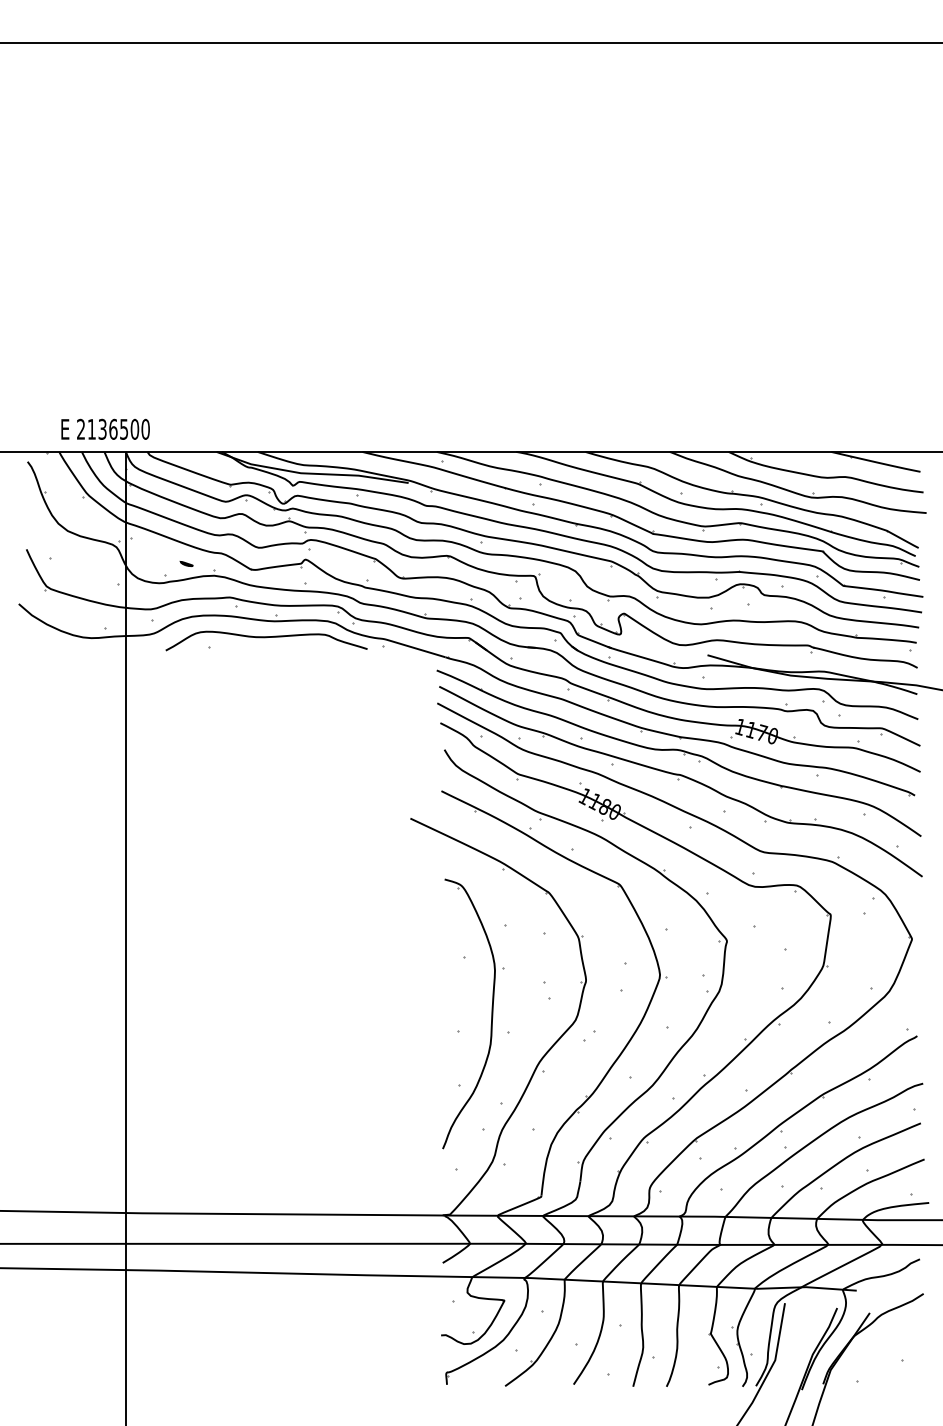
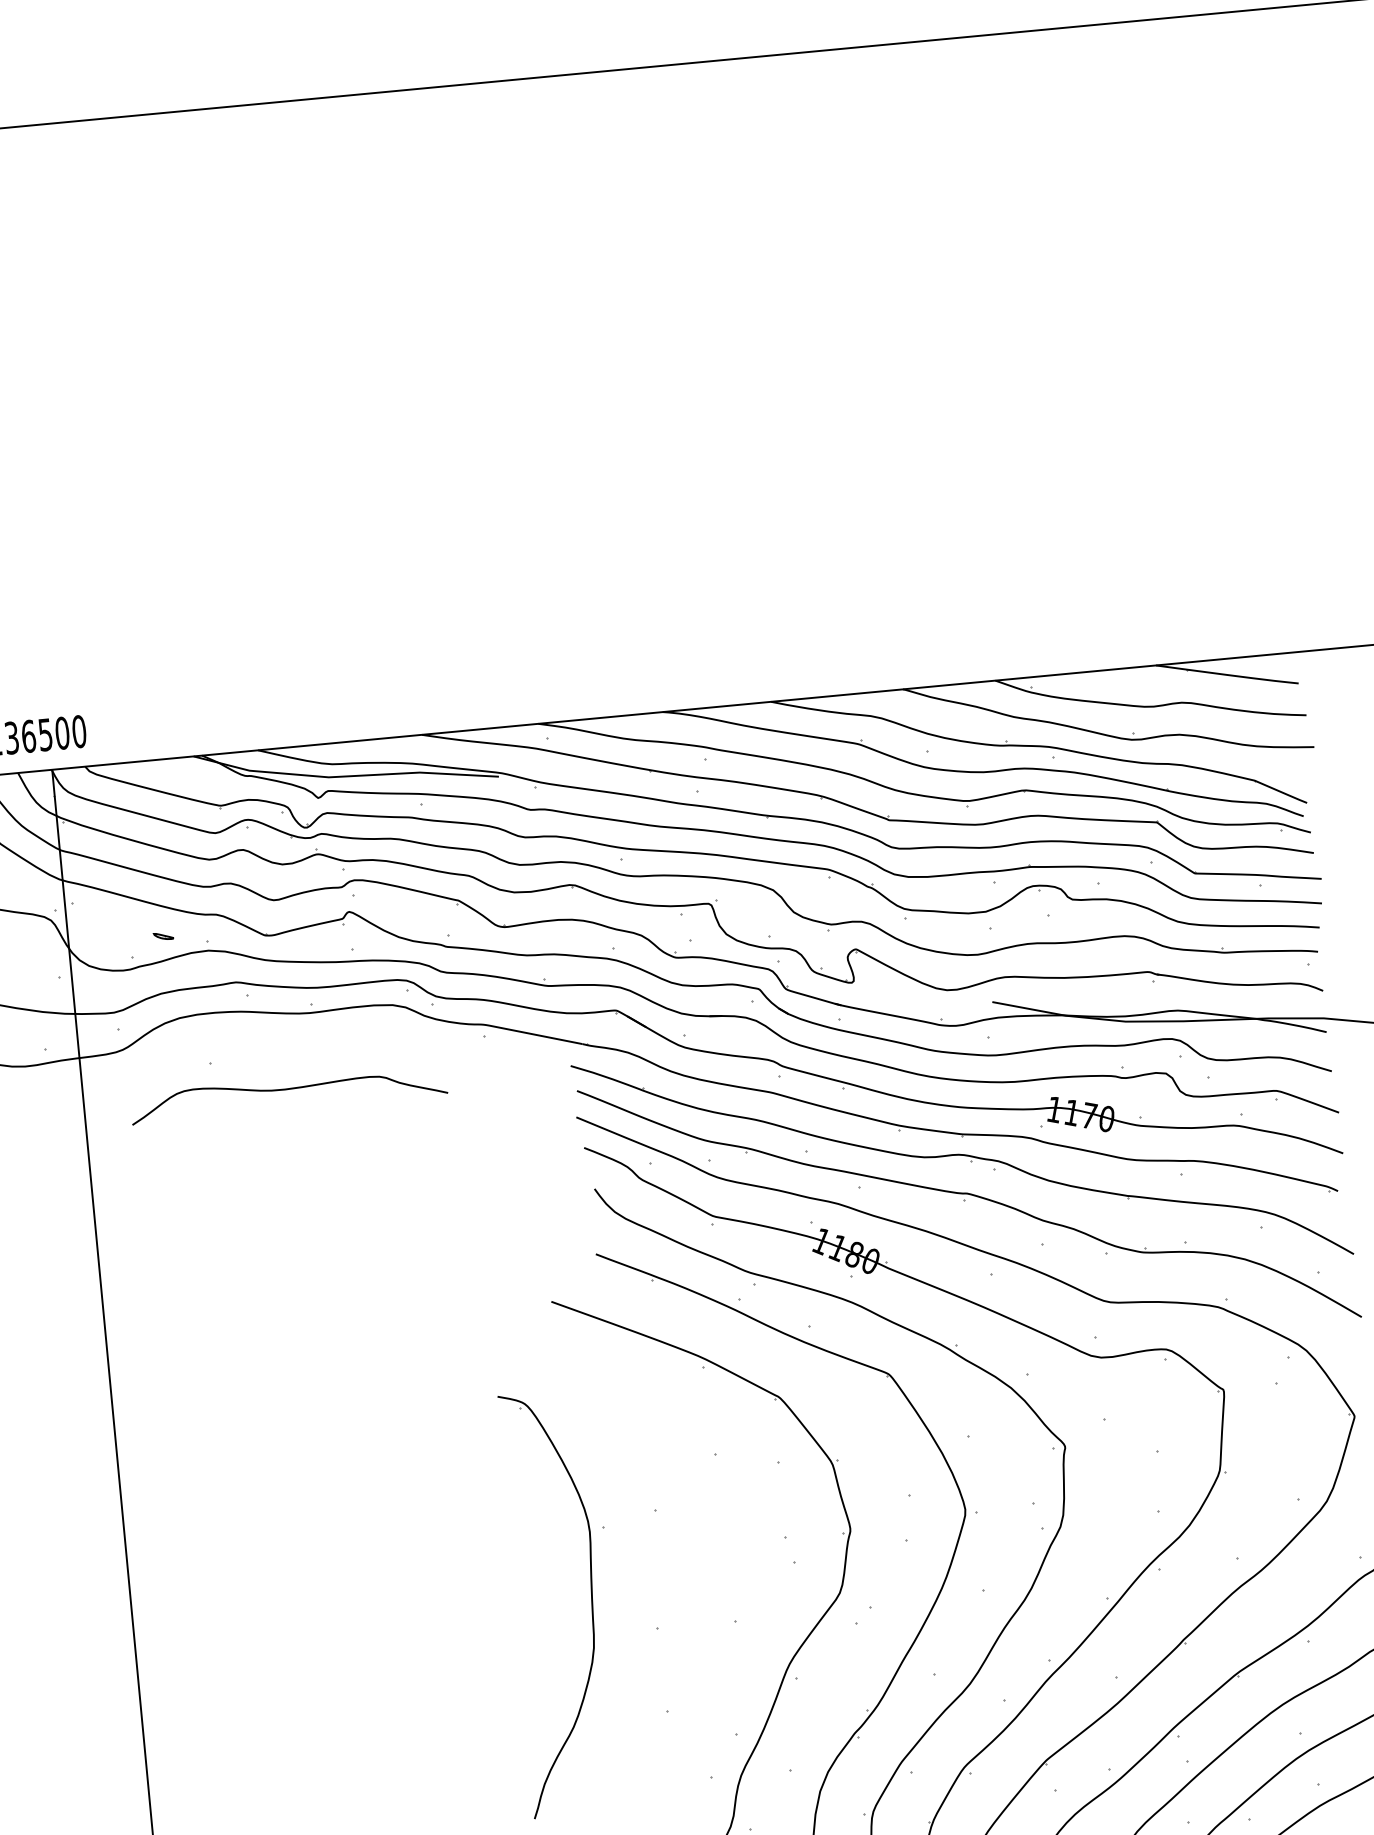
curve: (266, 638) -> (288, 1091), moved
part: (491, 1013) -> (590, 1599), moved

